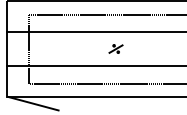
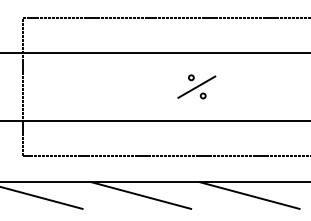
part: (115, 48) -> (195, 85), size x1.43
line: (87, 103) -> (140, 195), added
line: (142, 103) -> (249, 195), added

